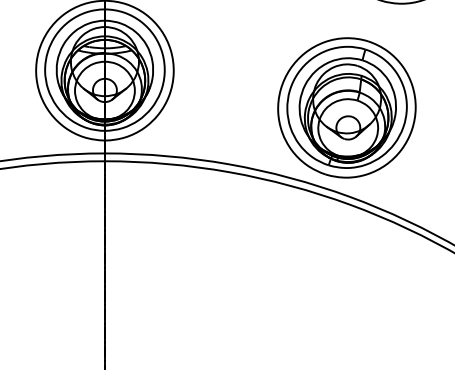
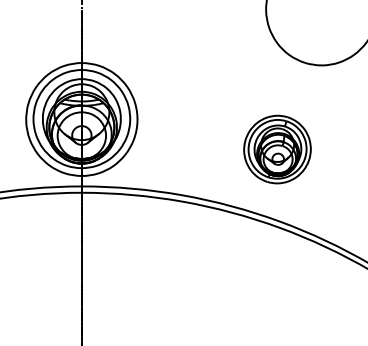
part: (346, 107) -> (277, 149), size x0.6

